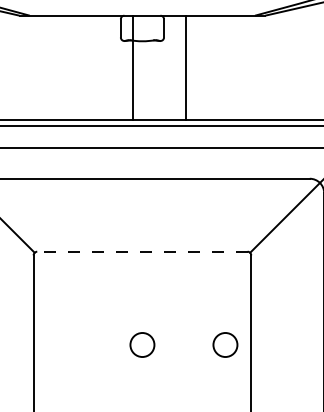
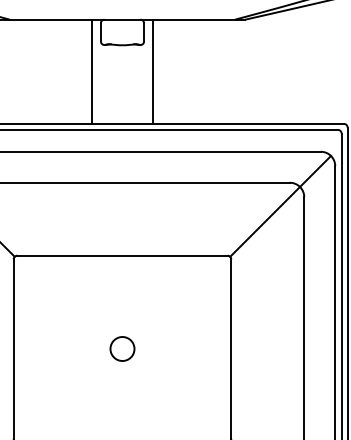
line: (133, 67) -> (92, 71), moved
line: (186, 67) -> (152, 71), moved
line: (141, 251) -> (121, 255), dashed -> solid
circle: (225, 344) -> (205, 348), removed

